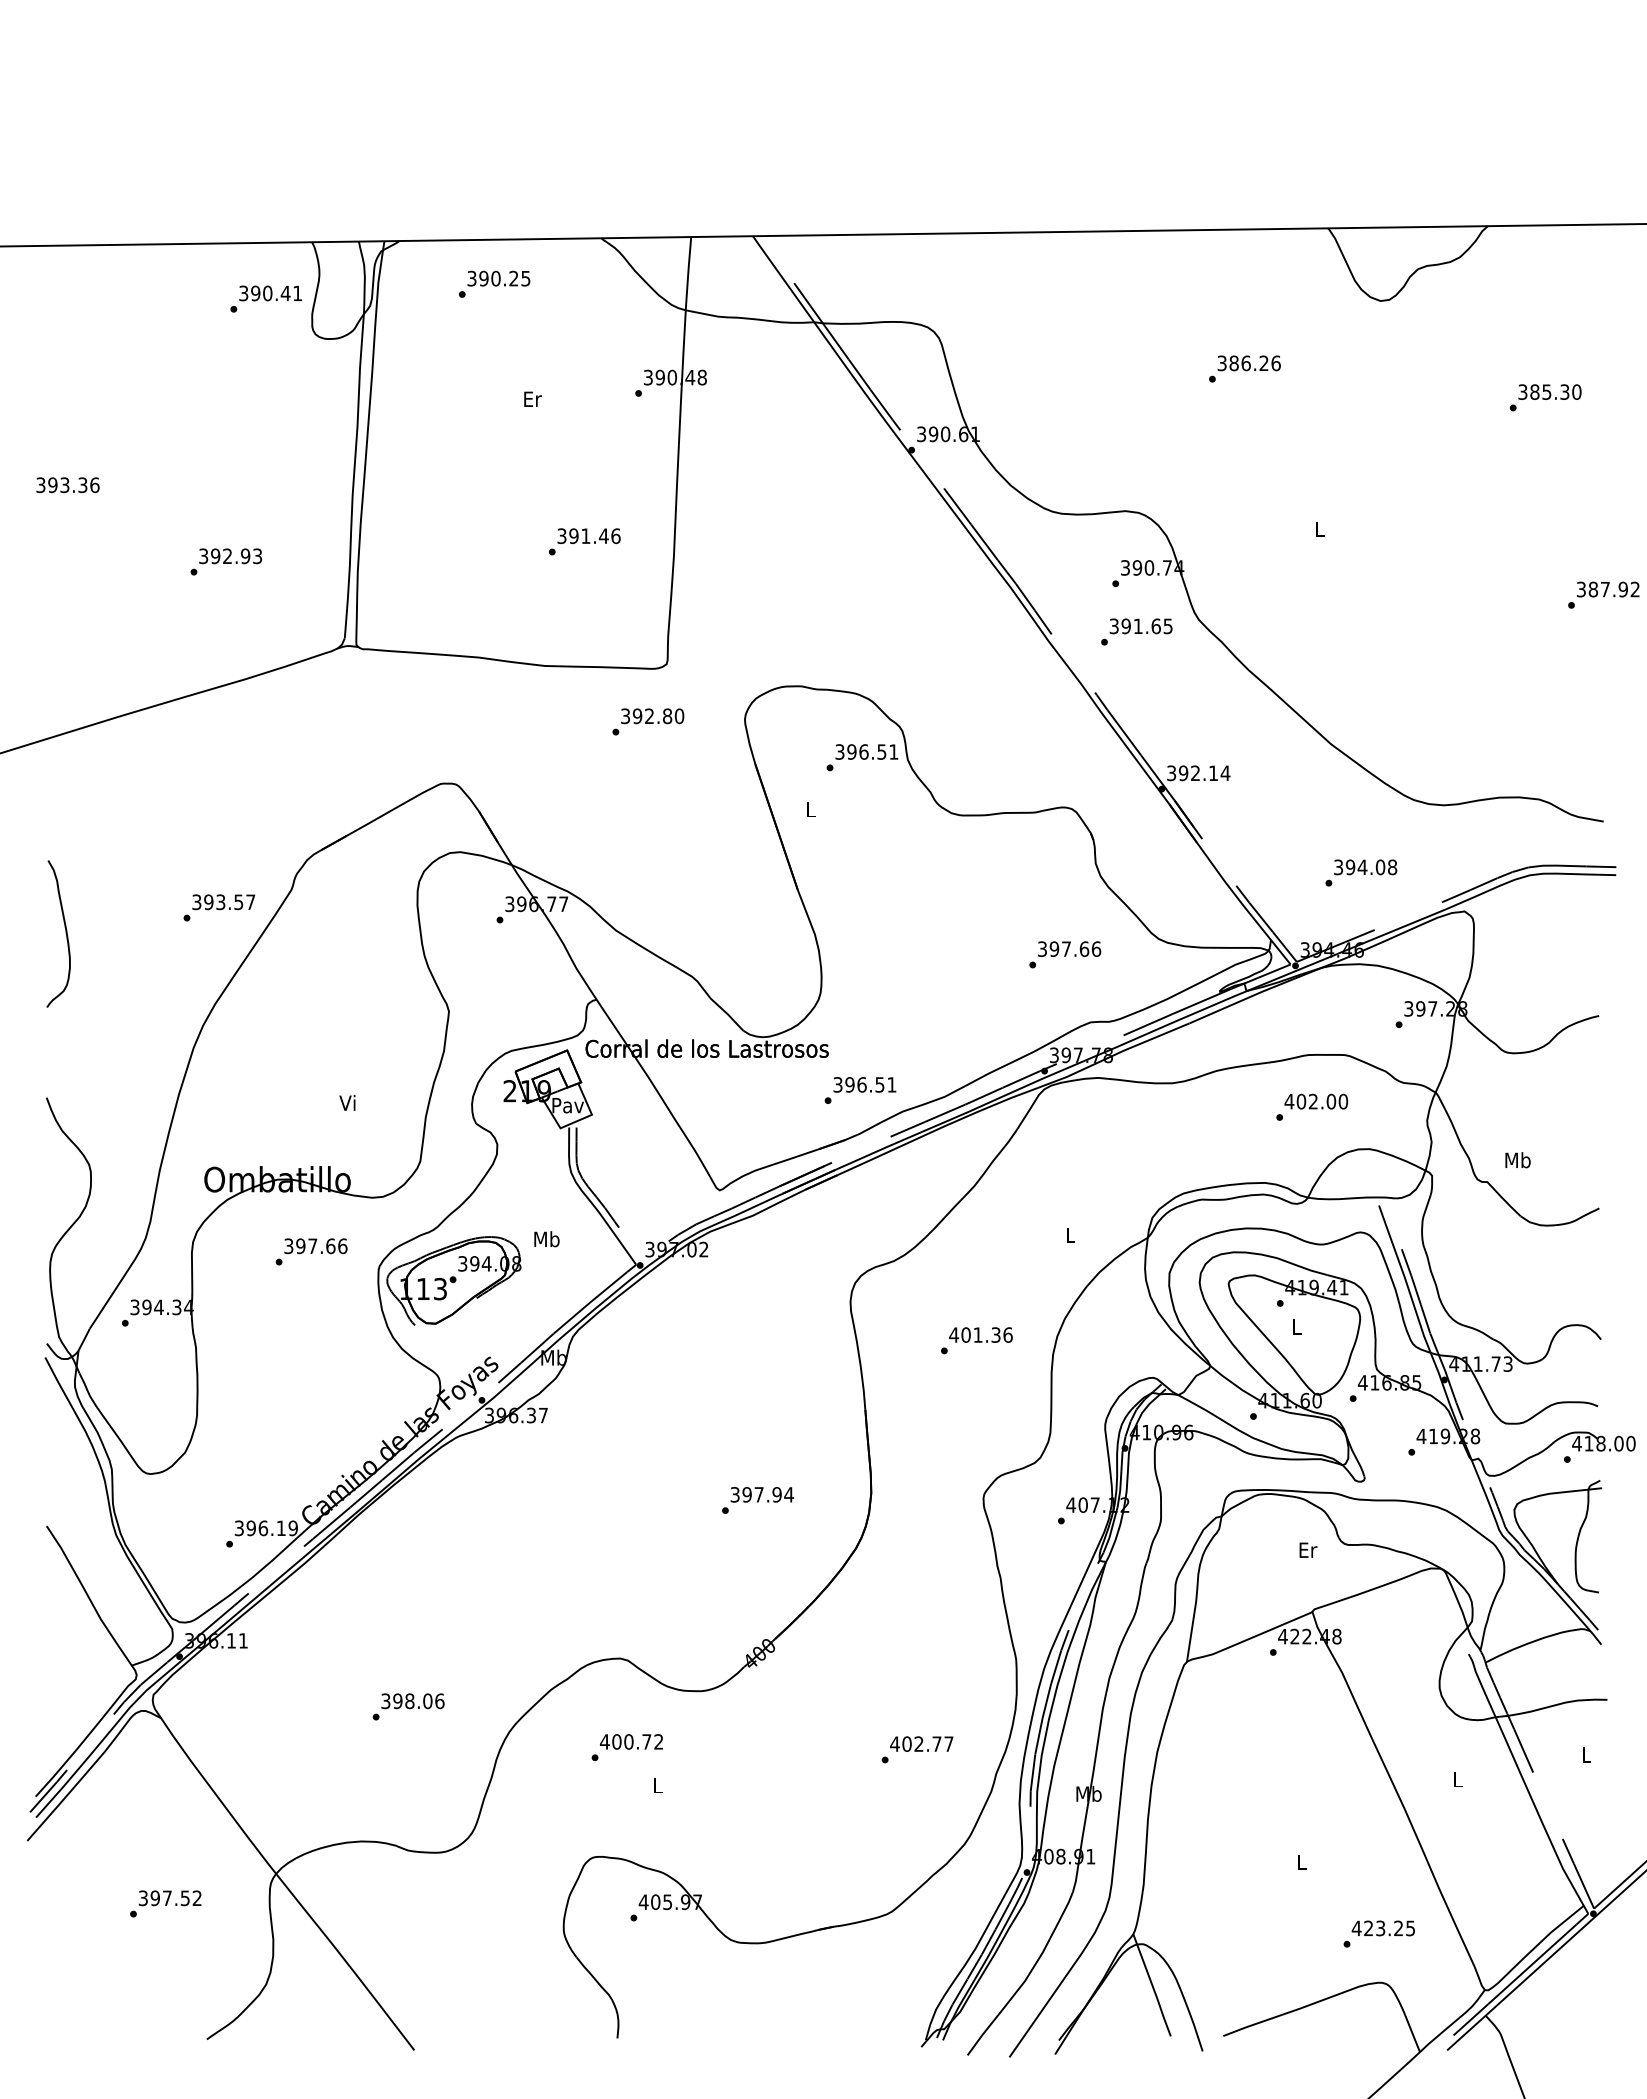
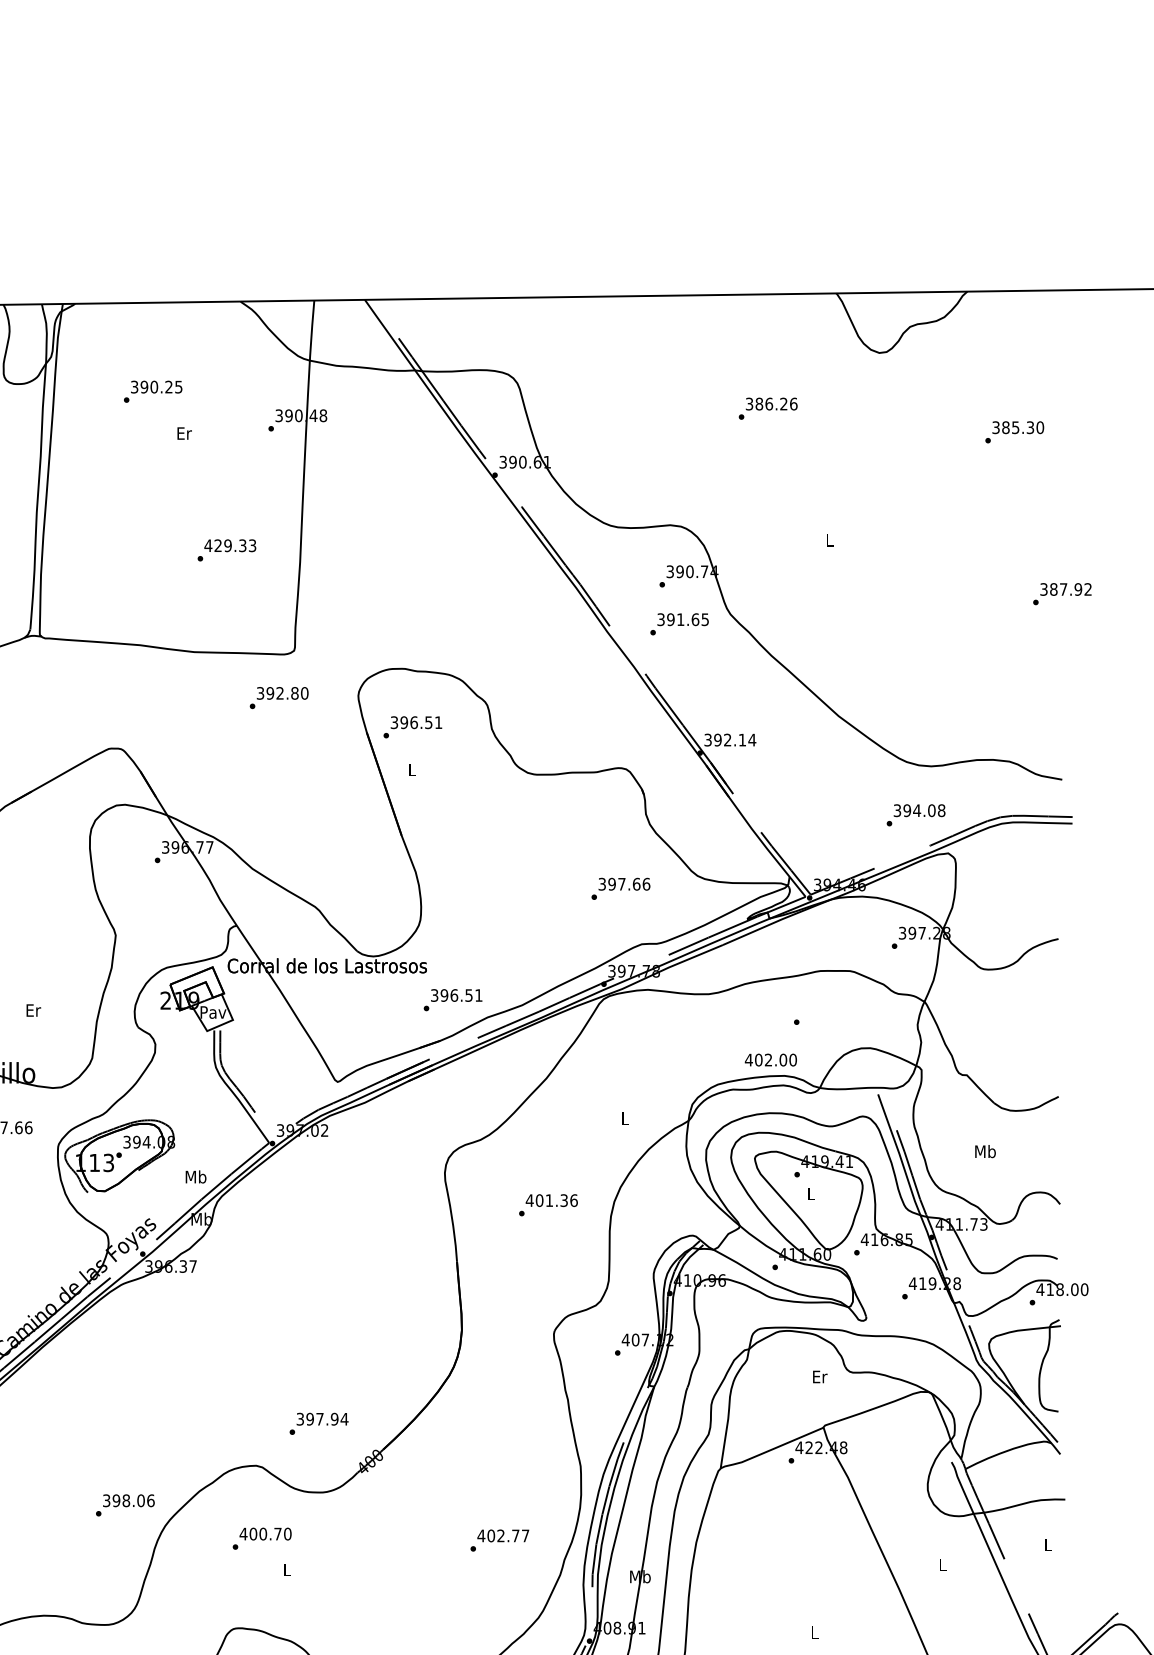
text: (494, 283) -> (153, 391), moved
text: (588, 536) -> (230, 546), 391.46 -> 429.33
text: (862, 757) -> (412, 727), moved
text: (1361, 872) -> (916, 814), moved
text: (1316, 1101) -> (771, 1059), moved
text: (348, 1102) -> (33, 1009), Vi -> Er
text: (1517, 1160) -> (985, 1151), moved
text: (546, 1239) -> (195, 1177), moved
text: (757, 1500) -> (318, 1423), moved
text: (408, 1706) -> (125, 1505), moved
text: (658, 1741) -> (287, 1533), 400.72 -> 400.70

